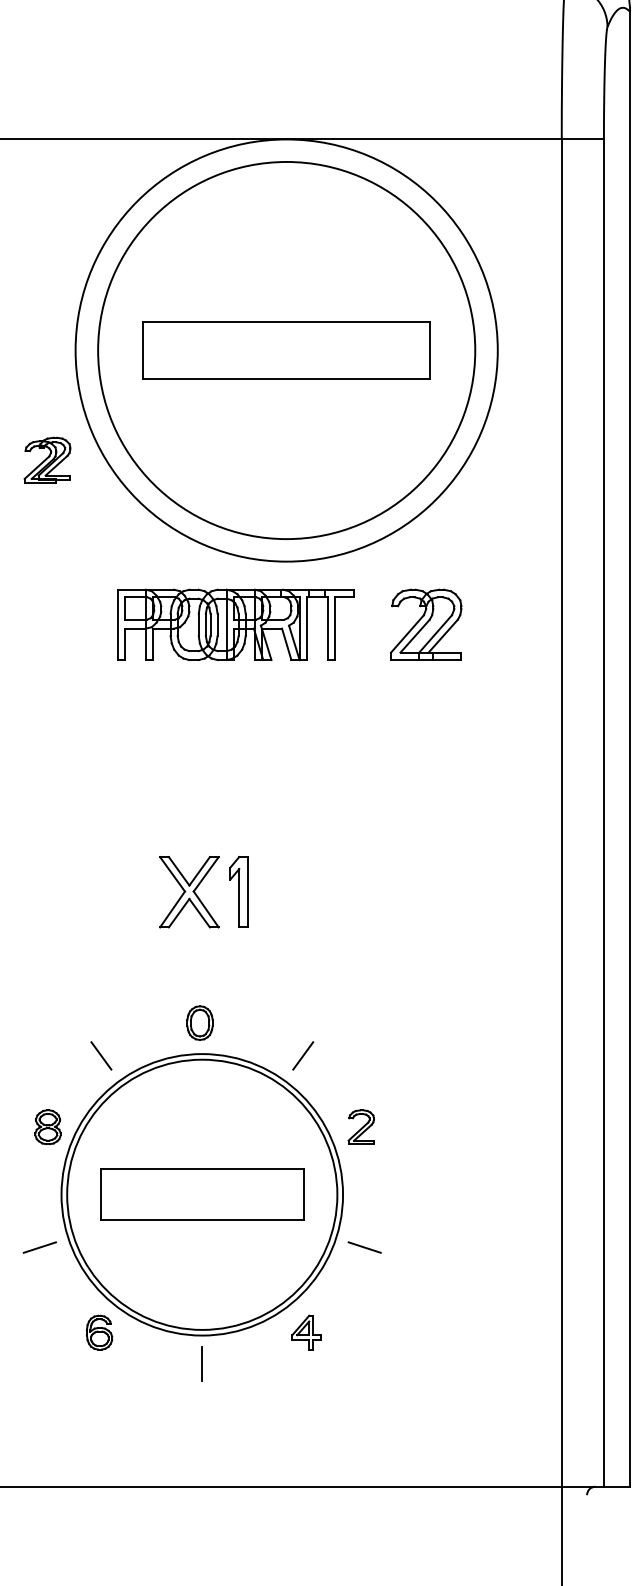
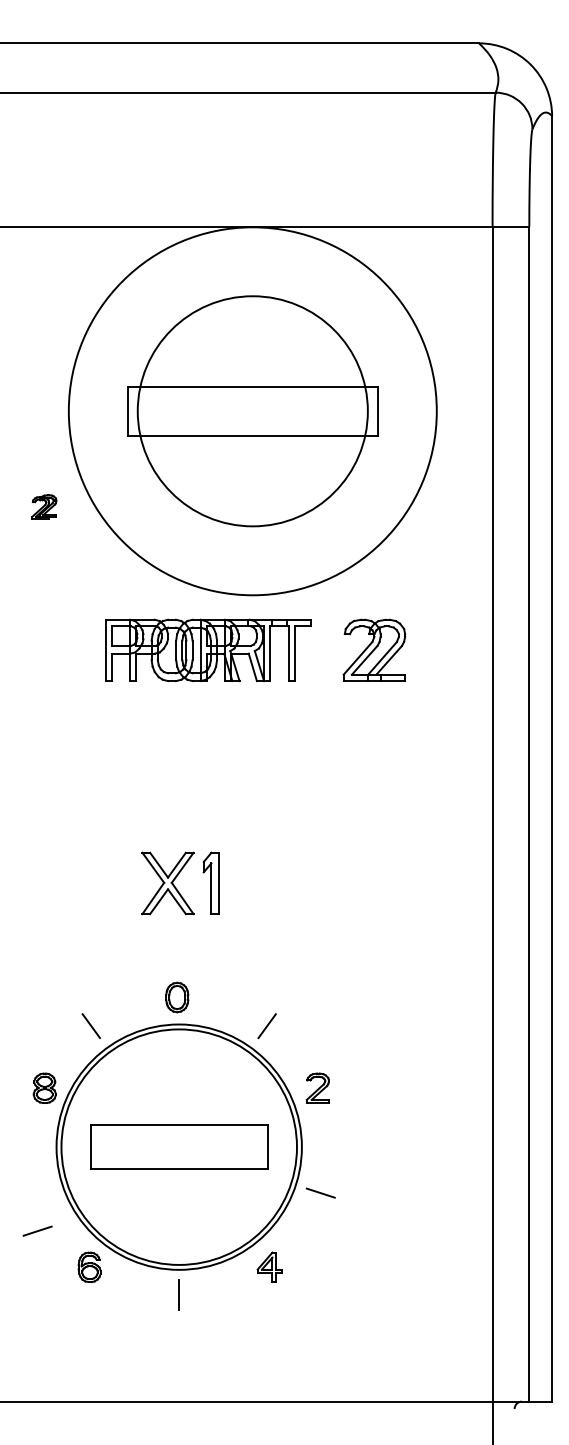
circle: (286, 349) -> (252, 410), size x0.7
part: (47, 459) -> (44, 506), size x0.6
line: (39, 1246) -> (37, 1230), moved

